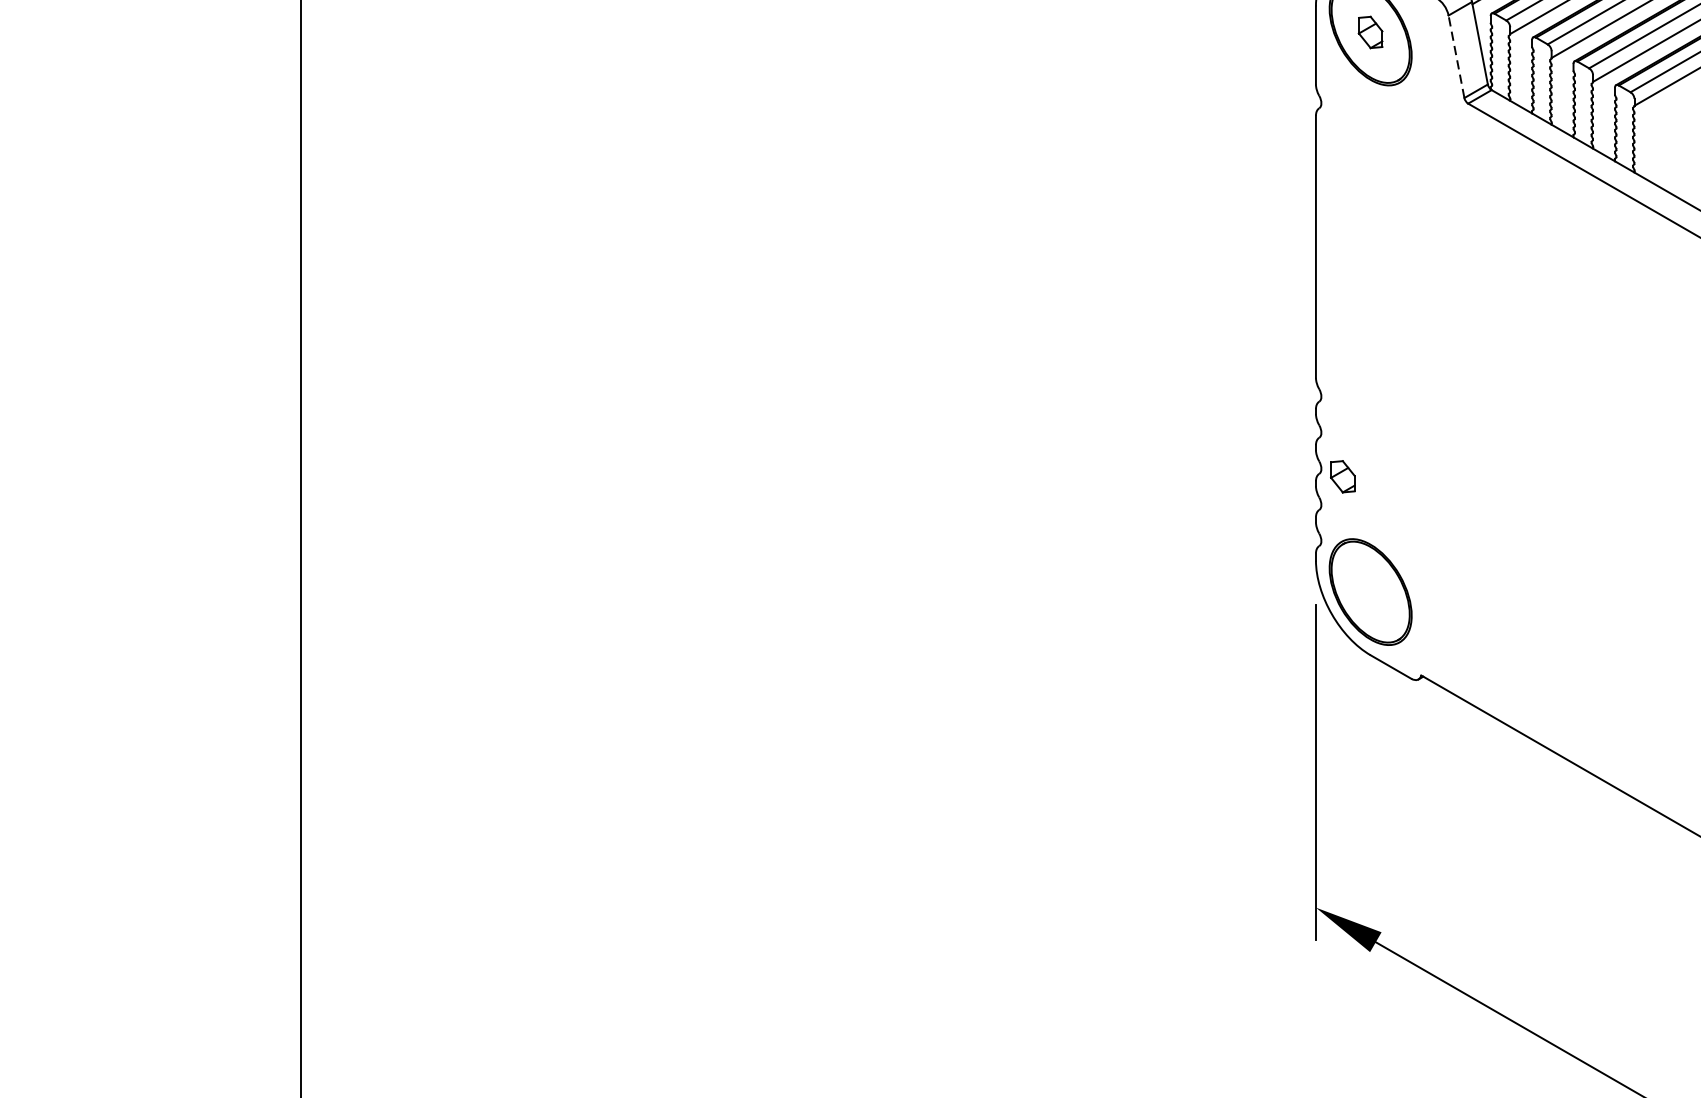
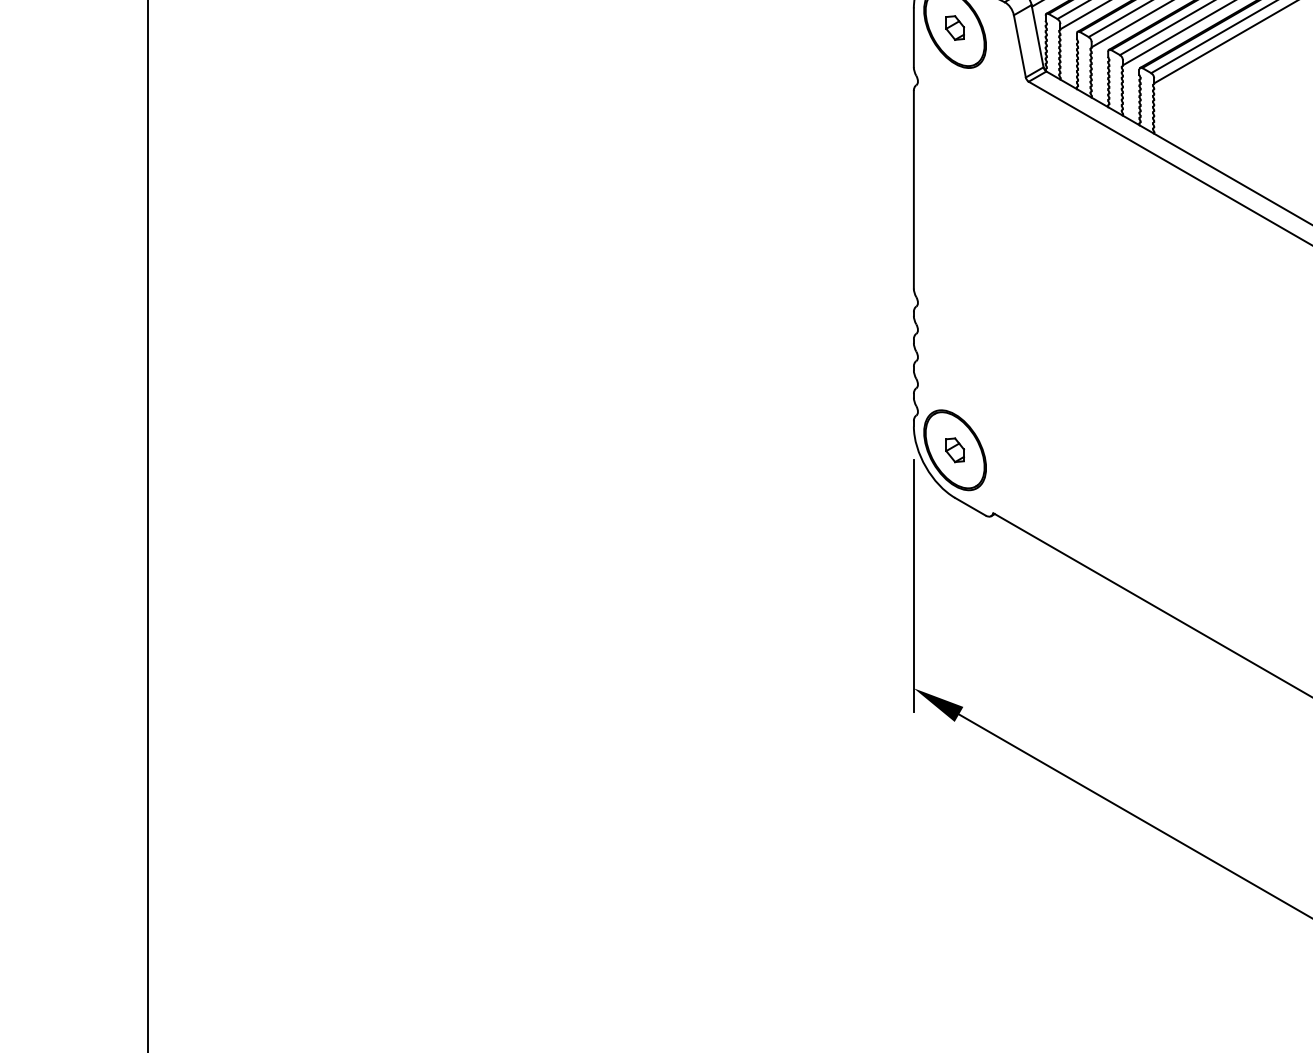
line: (1455, 56) -> (1019, 46), dashed -> solid
part: (1343, 477) -> (955, 450), moved

